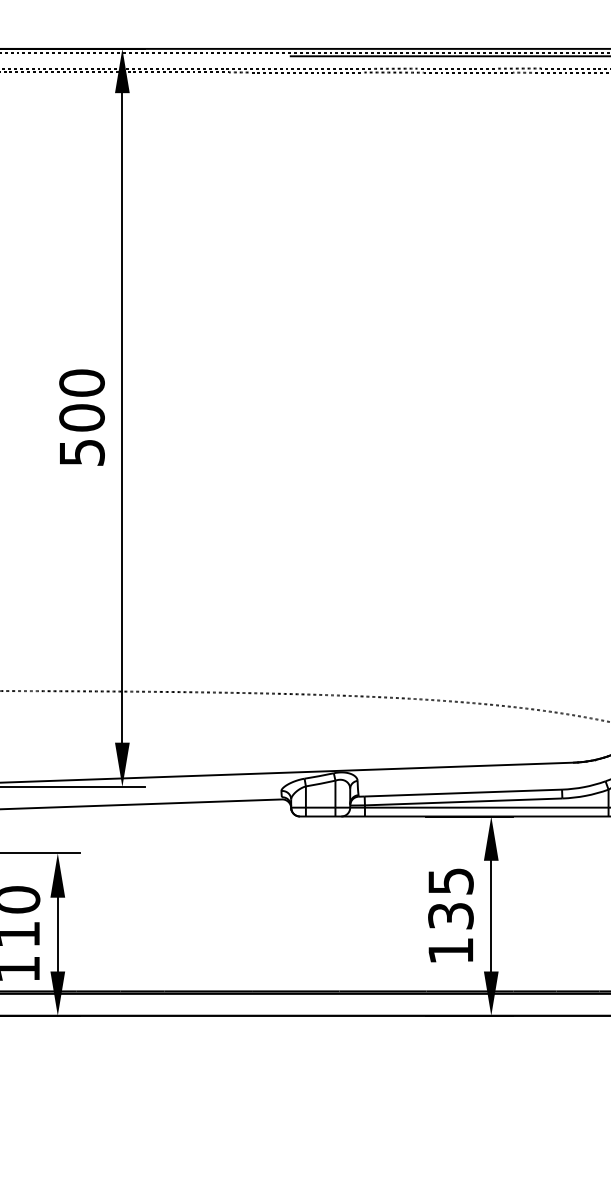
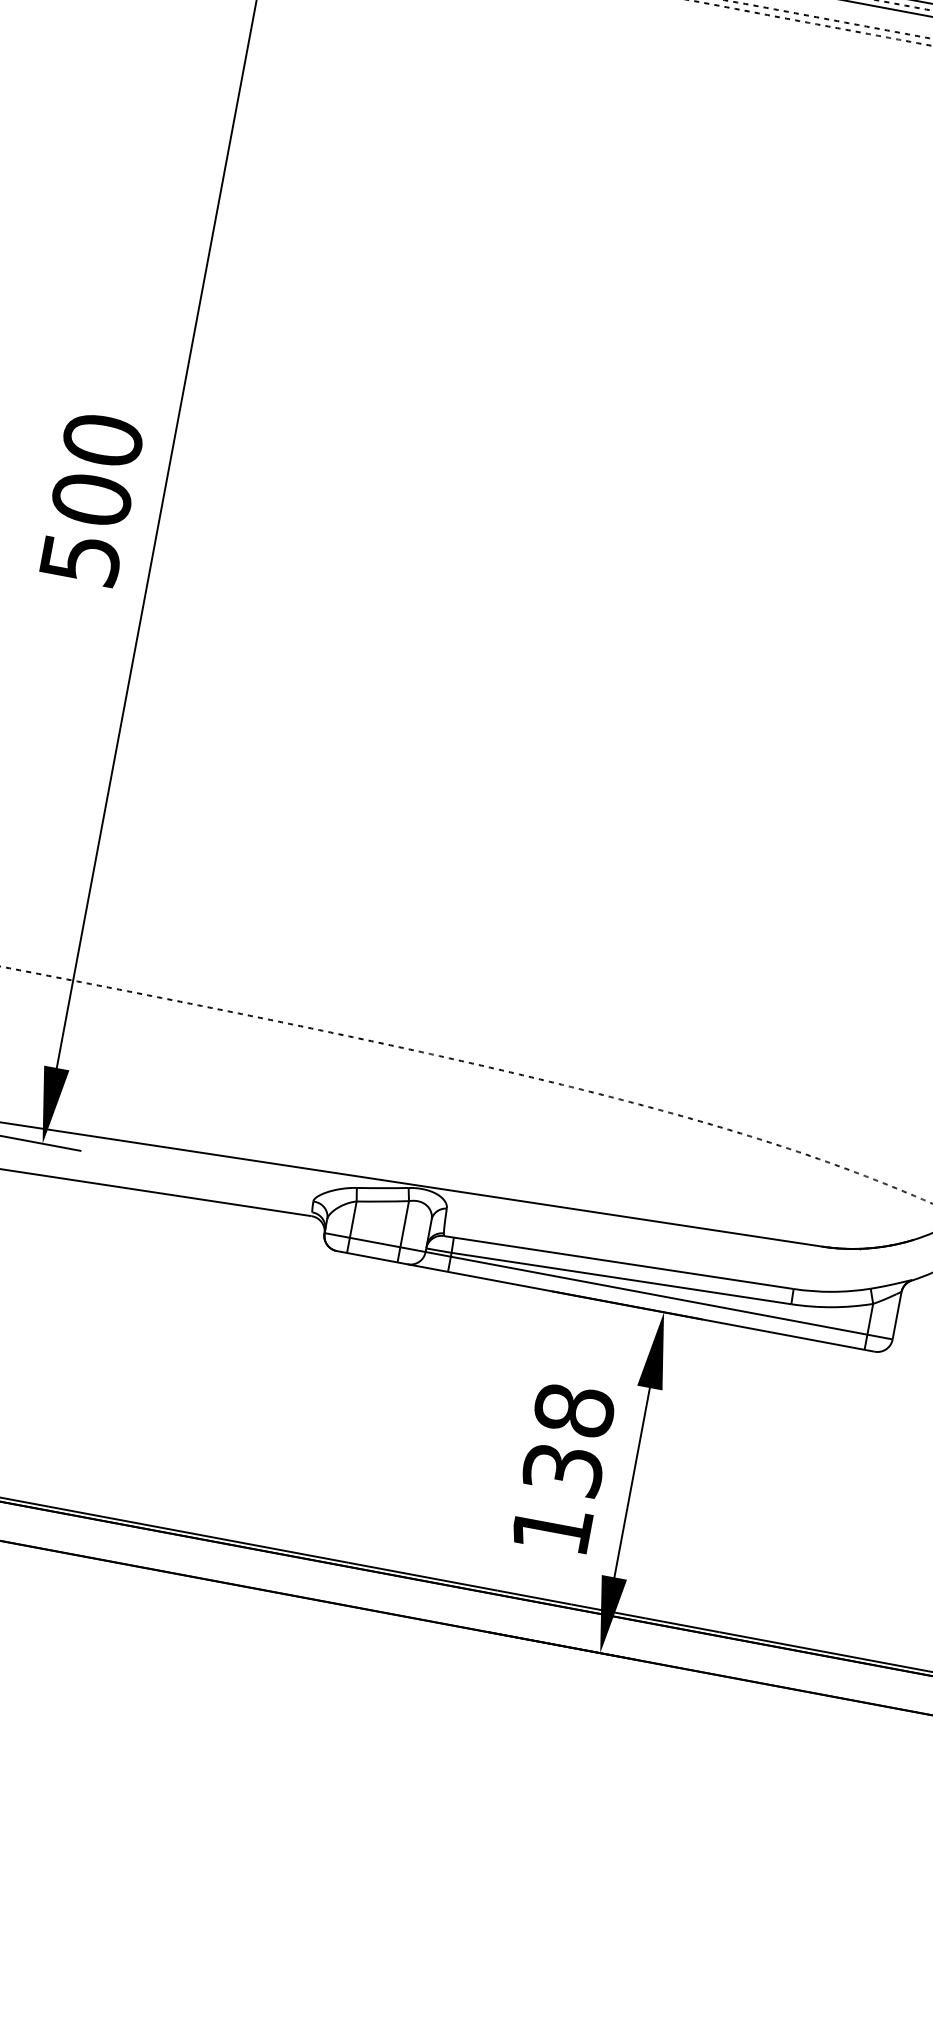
text: (450, 880) -> (573, 1408), 135 -> 138

